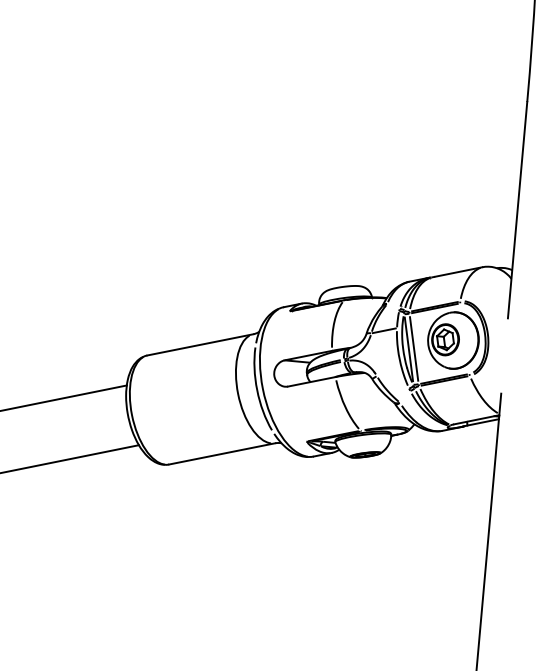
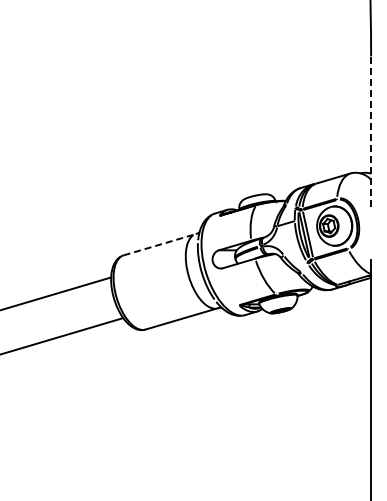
line: (518, 209) -> (371, 131), solid -> dashed
line: (200, 344) -> (159, 244), solid -> dashed

